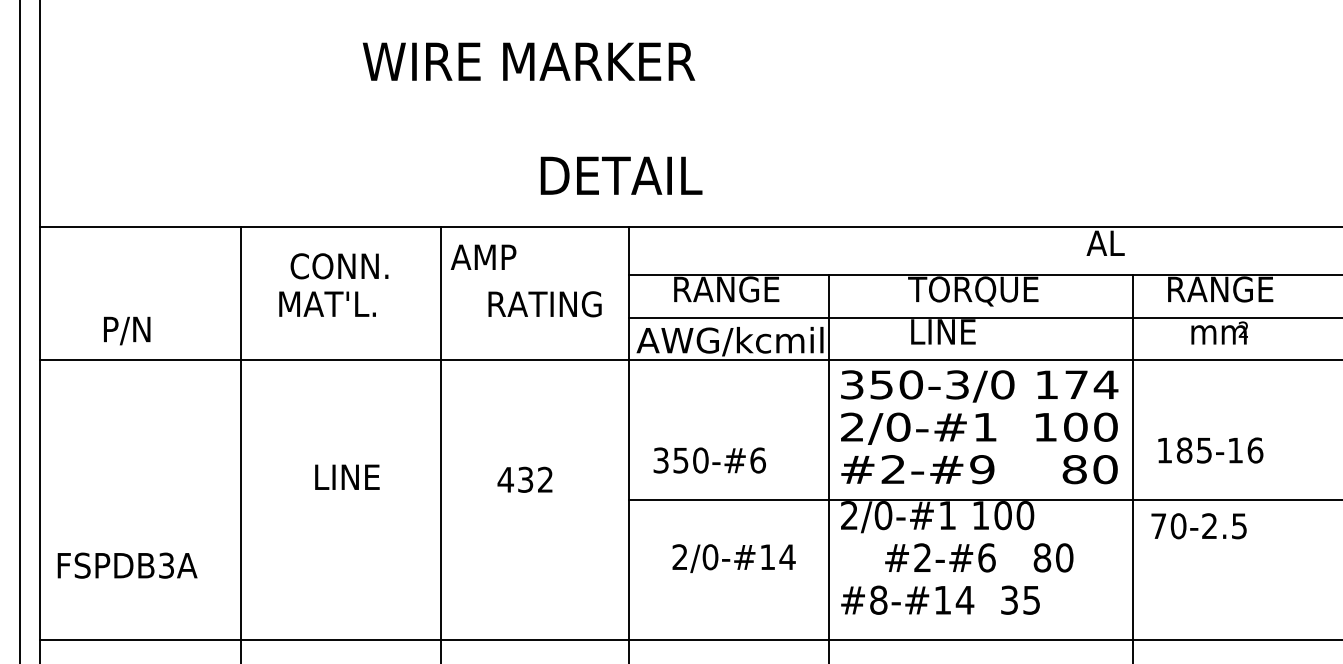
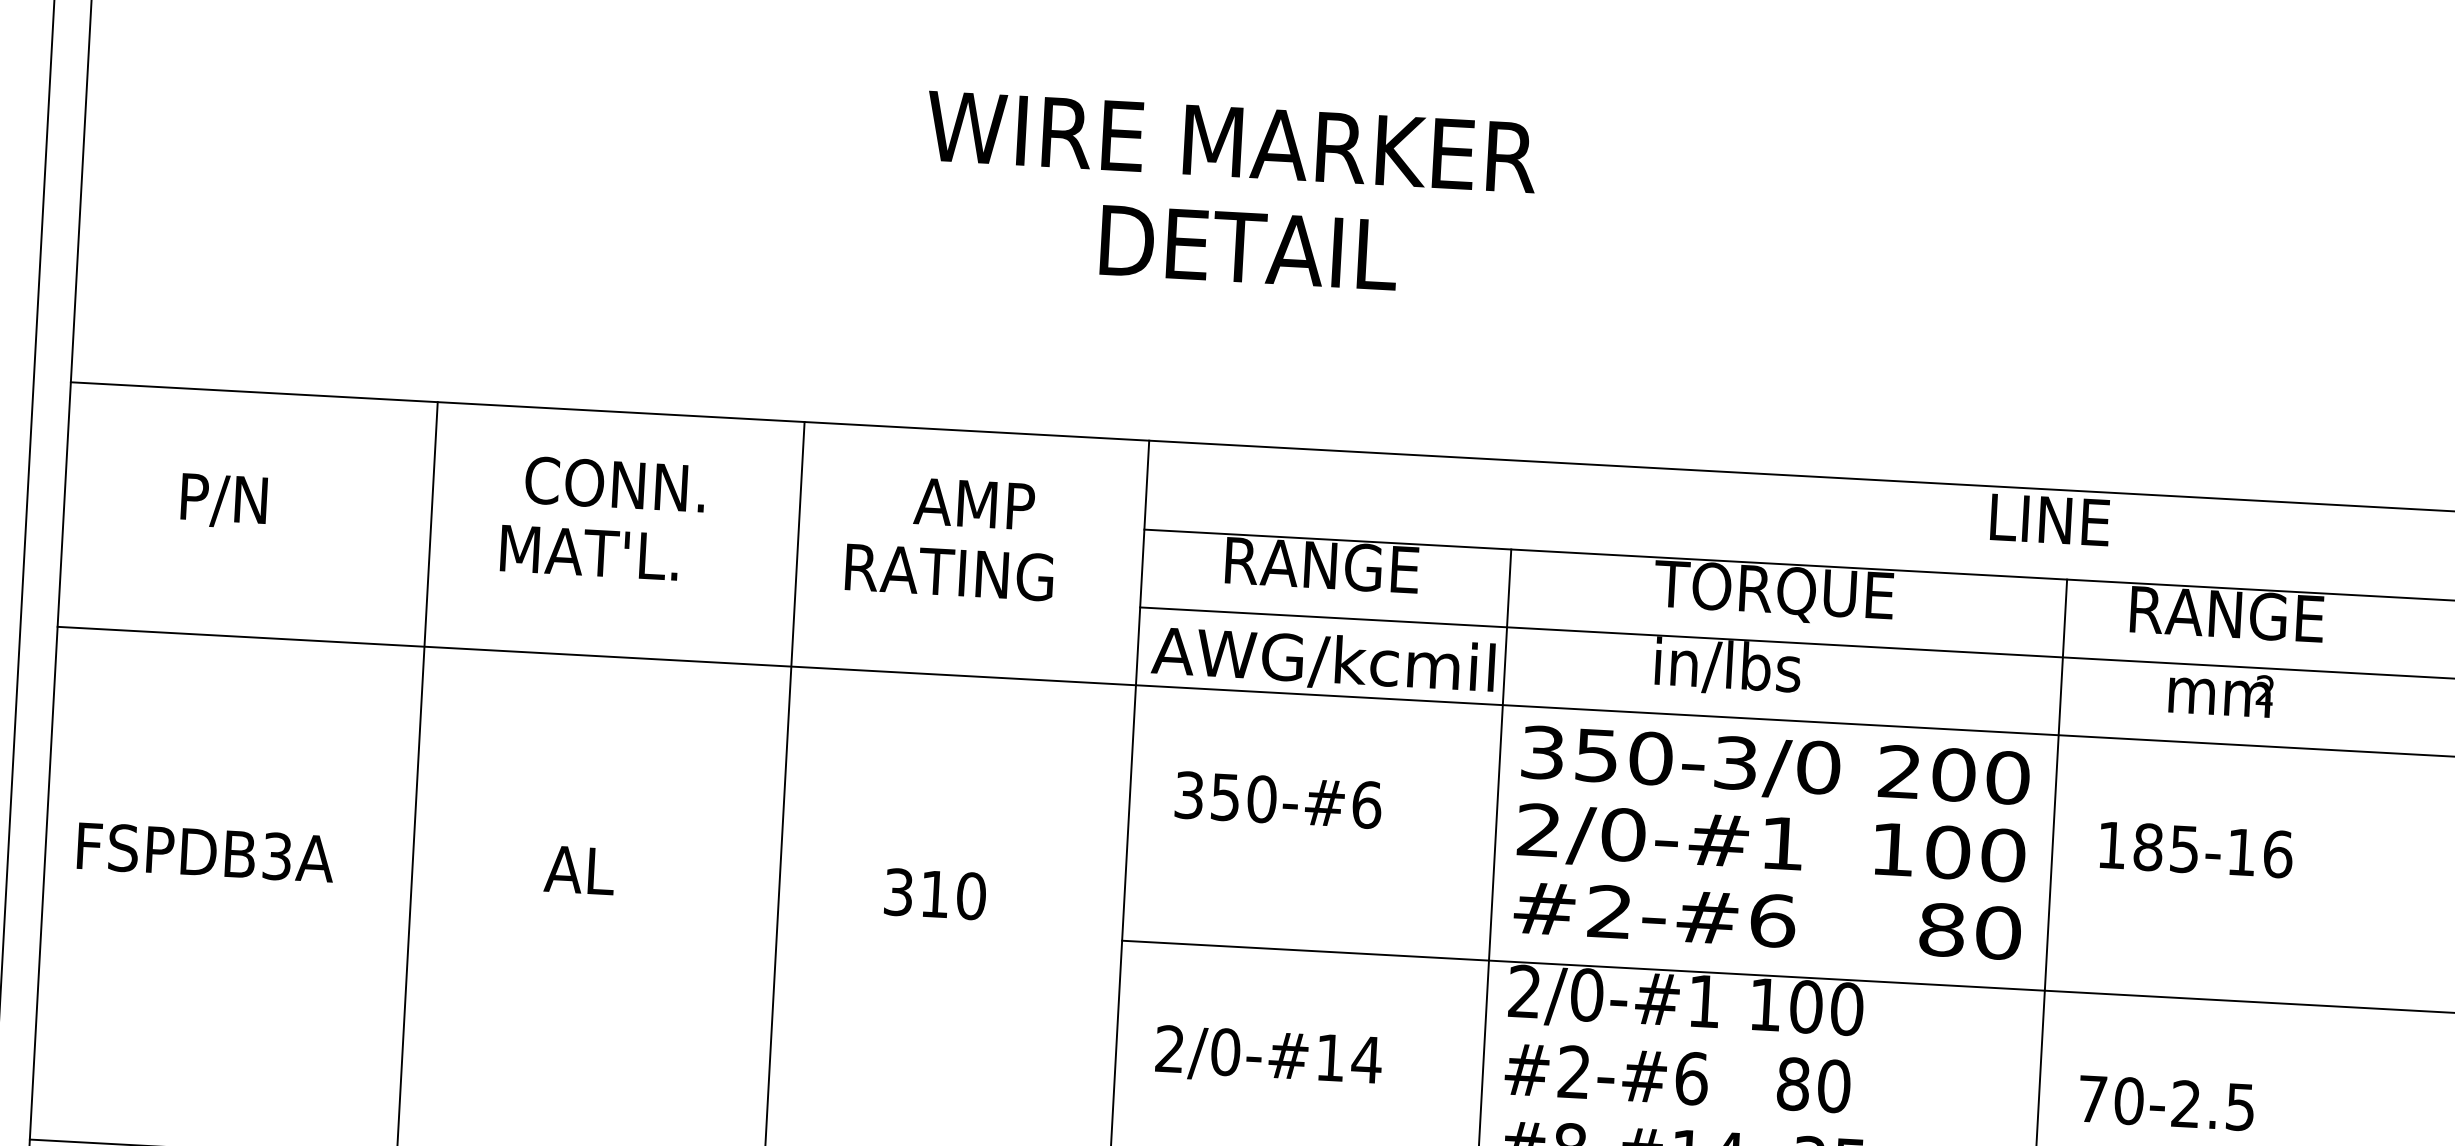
text: (528, 61) -> (1230, 141), moved
text: (621, 175) -> (1249, 247), moved
text: (1119, 242) -> (2046, 518), AL -> LINE
text: (483, 256) -> (974, 502), moved
text: (544, 304) -> (948, 572), moved
text: (127, 330) -> (224, 500), moved
text: (950, 333) -> (1727, 668), LINE -> in/lbs
text: (1076, 384) -> (1953, 774), 174 -> 200
text: (1210, 450) -> (2195, 849), moved
text: (709, 460) -> (1277, 800), moved
text: (982, 469) -> (1773, 920), #2-#9 -> #2-#6
text: (345, 476) -> (605, 870), LINE -> AL
text: (525, 479) -> (934, 893), 432 -> 310
text: (1198, 526) -> (2165, 1103), moved
text: (979, 557) -> (1678, 1077), moved
text: (733, 558) -> (1267, 1056), moved
text: (127, 565) -> (205, 852), moved

